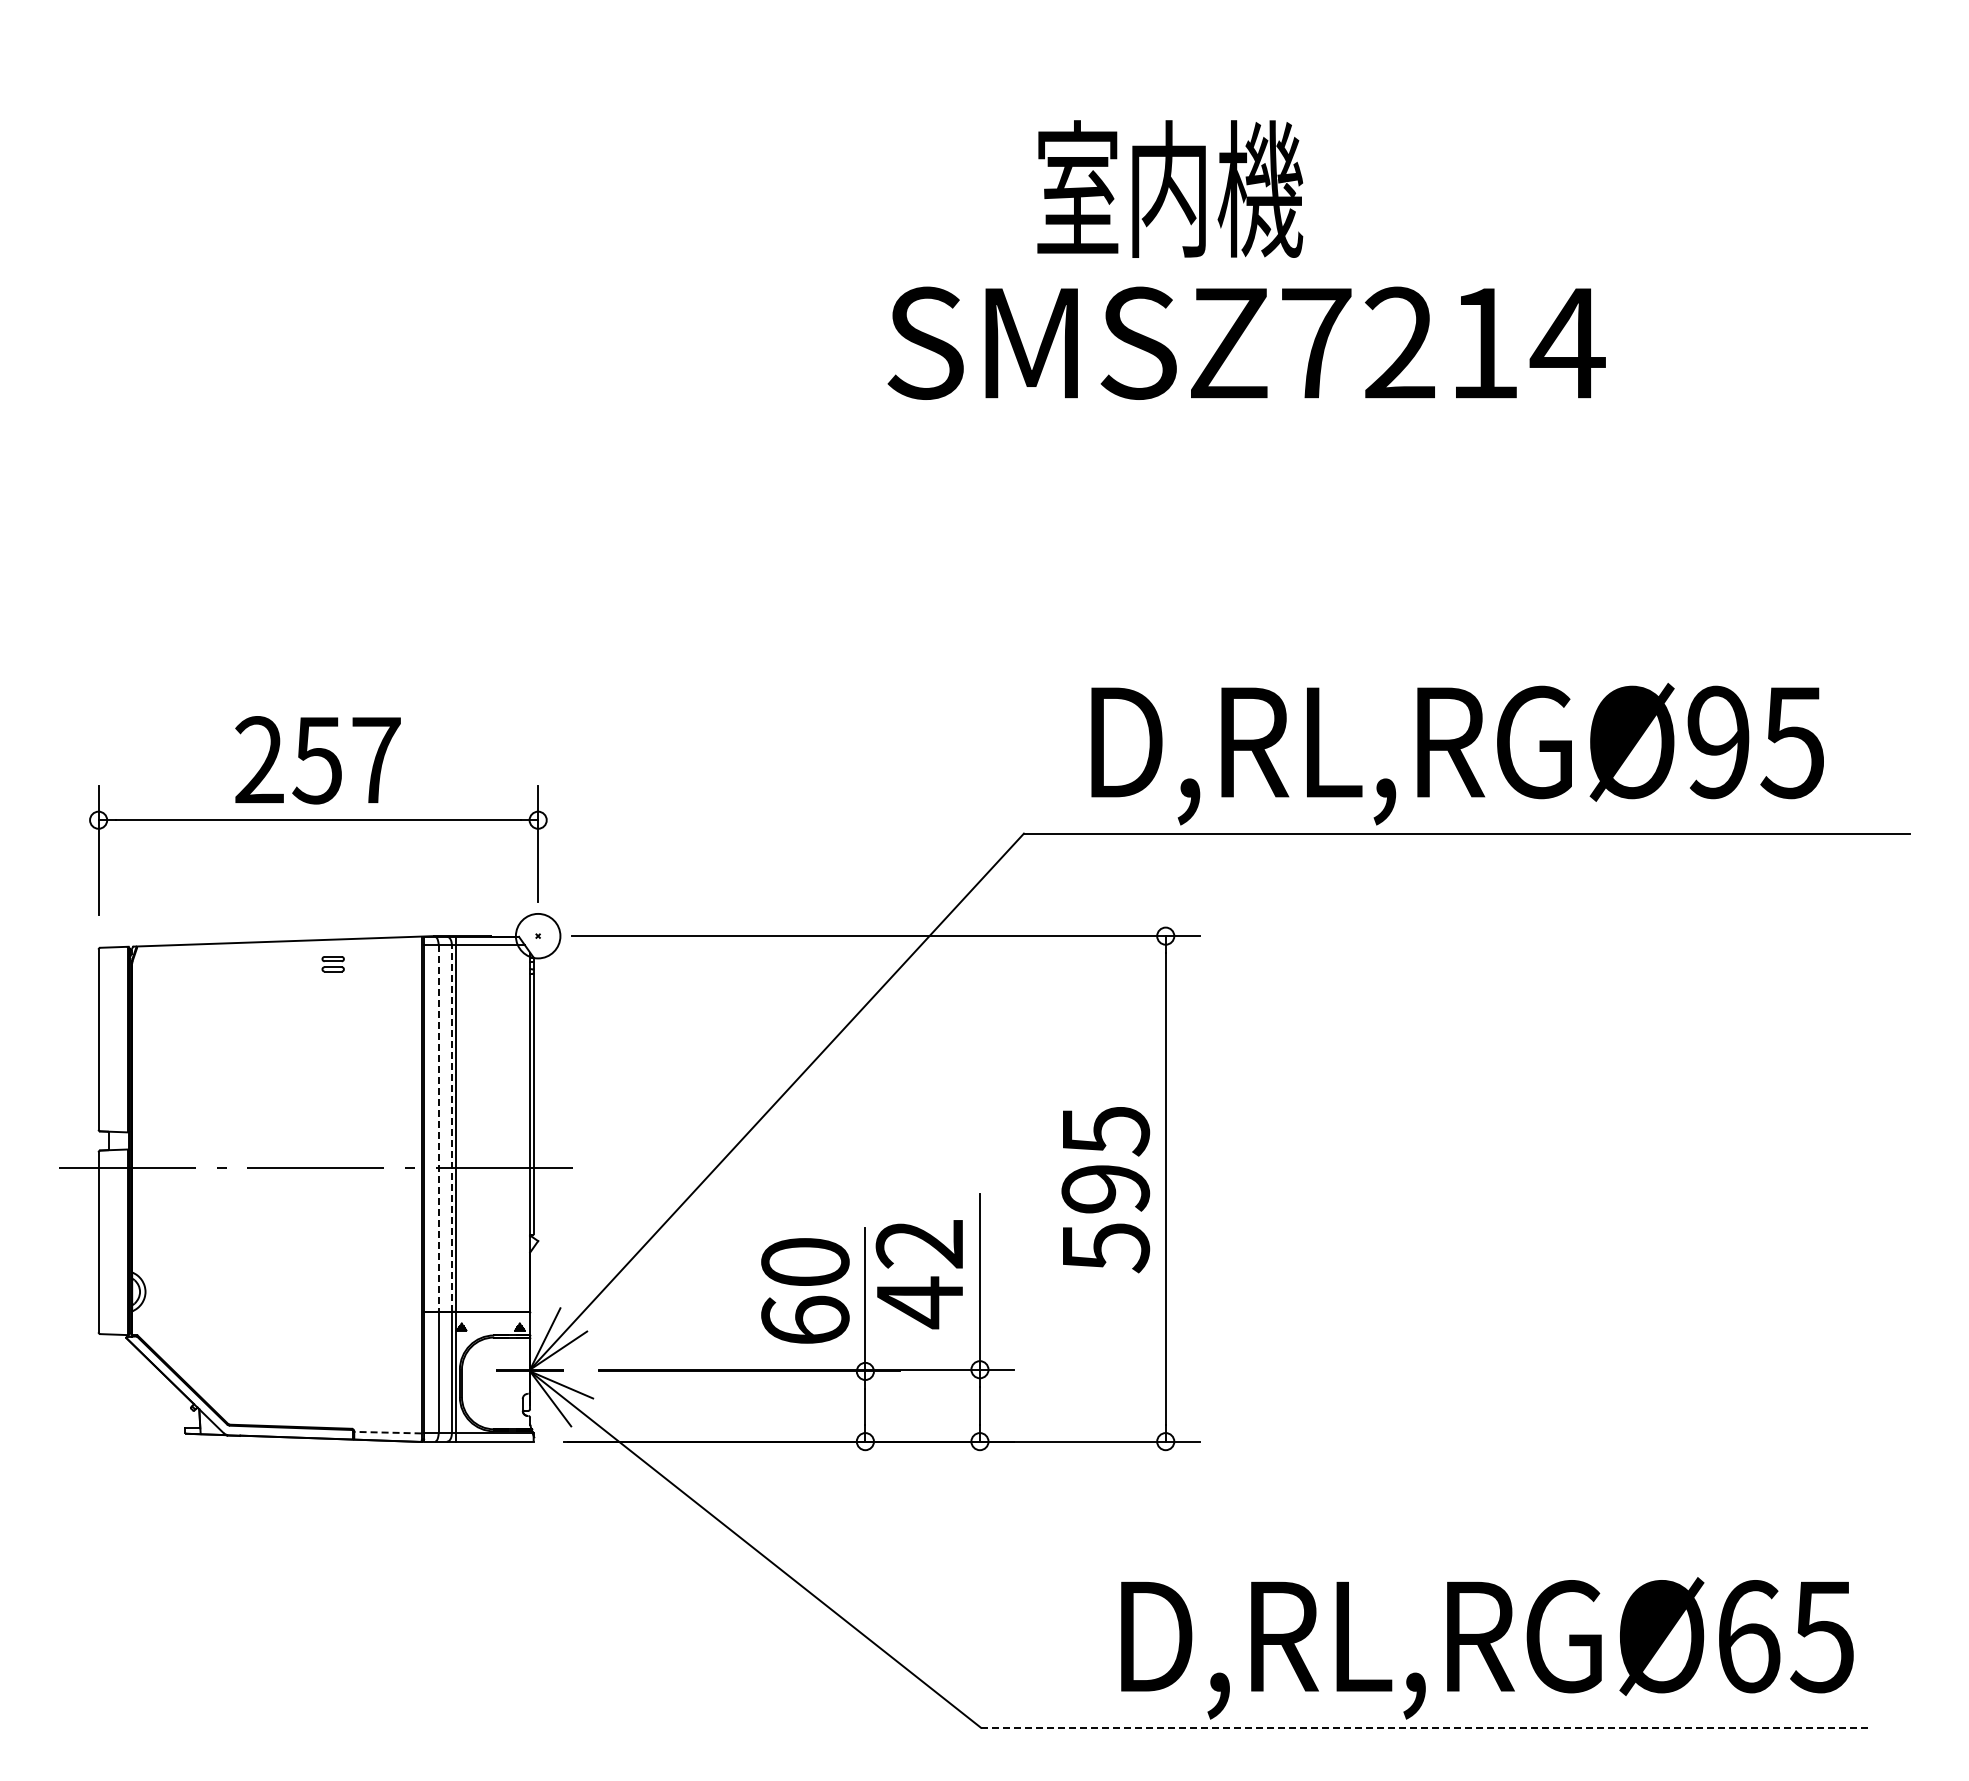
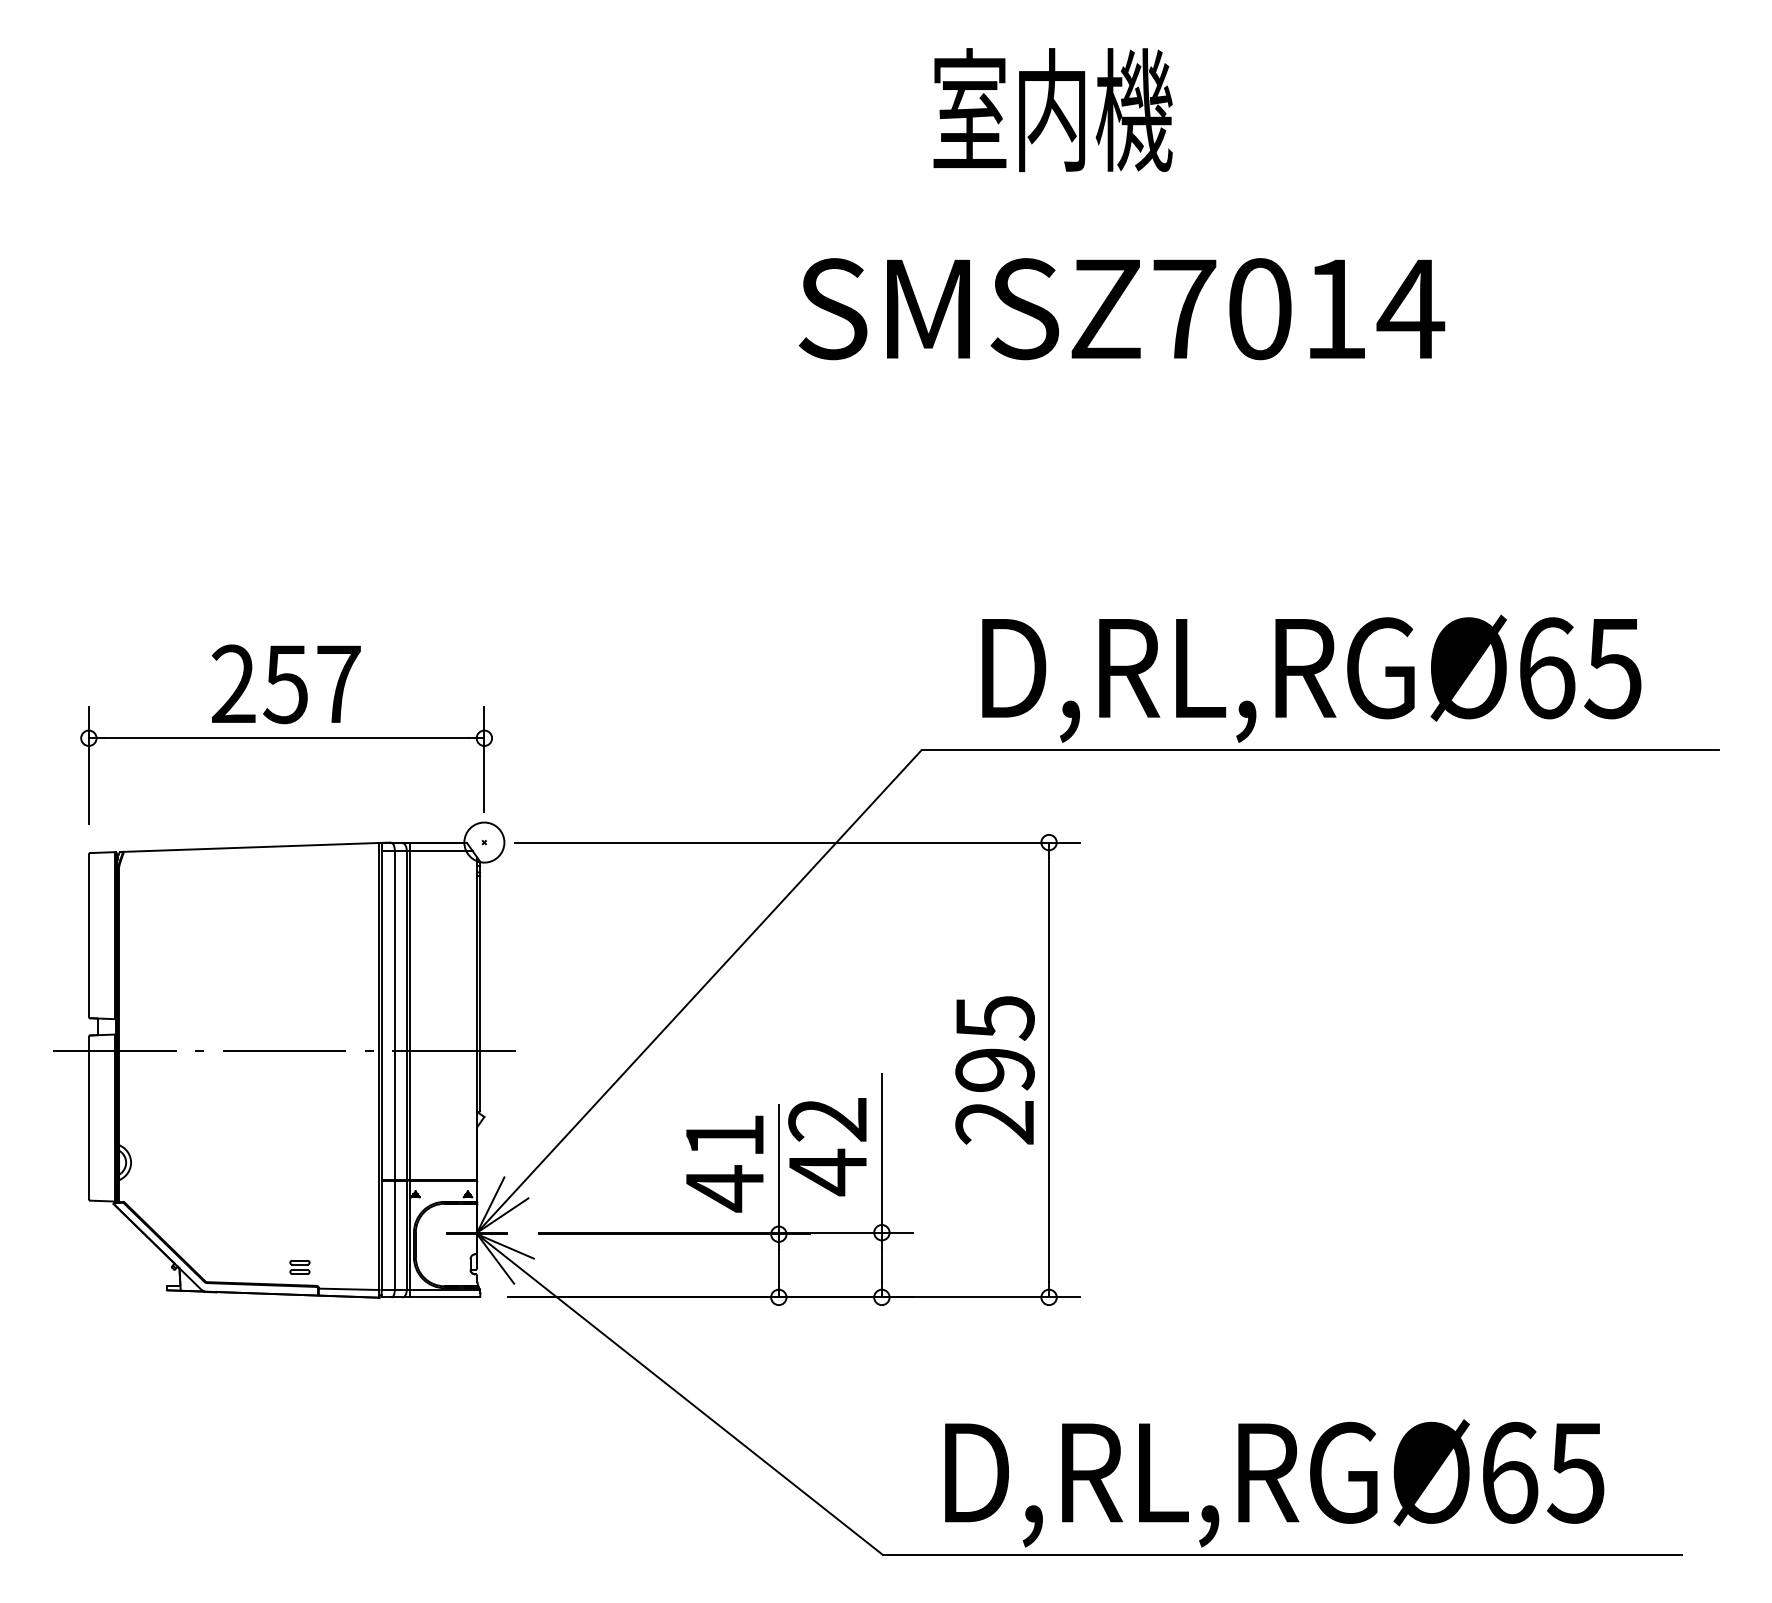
text: (1170, 188) -> (1053, 109), moved
text: (1400, 342) -> (1260, 308), SMSZ7214 -> SMSZ7014
text: (1718, 742) -> (1546, 668), D,RL,RGØ95 -> D,RL,RGØ65
part: (332, 964) -> (299, 1267), moved
line: (451, 1128) -> (406, 1015), dashed -> solid
line: (438, 1129) -> (394, 1016), dashed -> solid
text: (1105, 1248) -> (994, 1123), 595 -> 295
text: (805, 1292) -> (724, 1163), 60 -> 41
line: (387, 1432) -> (348, 1289), dashed -> solid
text: (1487, 1648) -> (1274, 1483), moved
line: (1424, 1727) -> (1281, 1554), dashed -> solid

